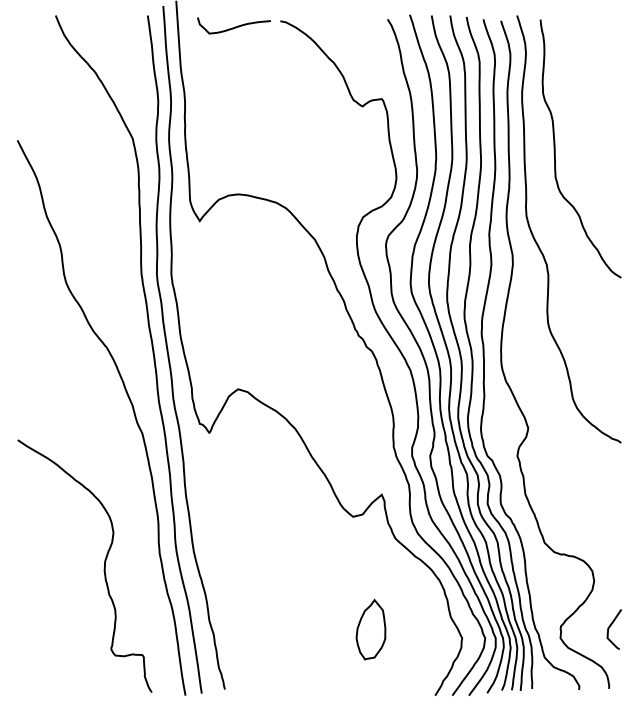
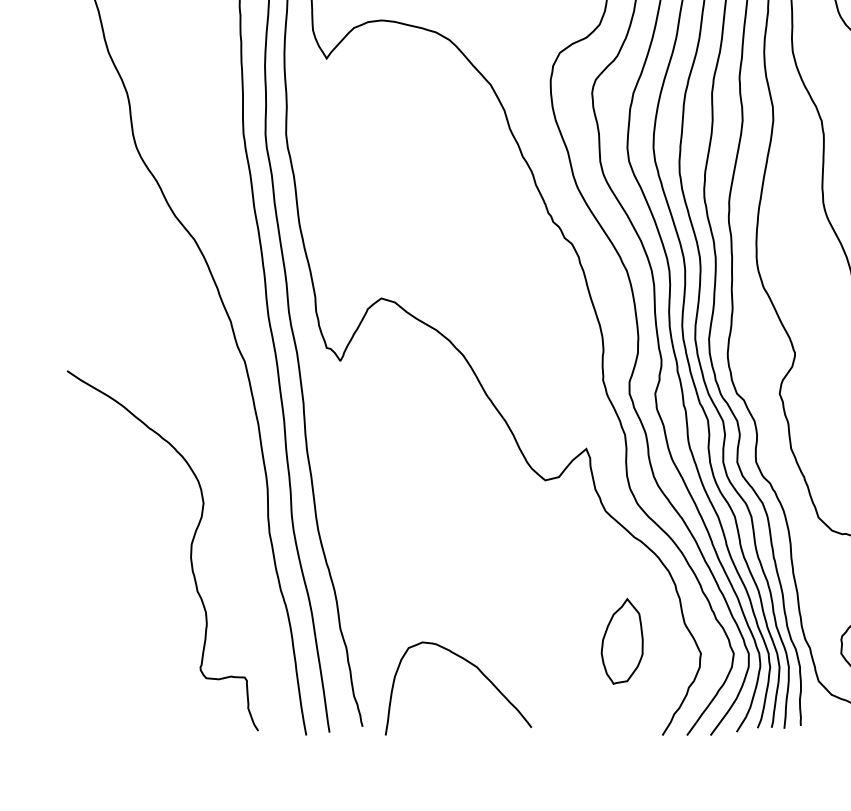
part: (370, 629) -> (621, 641), moved
curve: (302, 647) -> (473, 666), added

